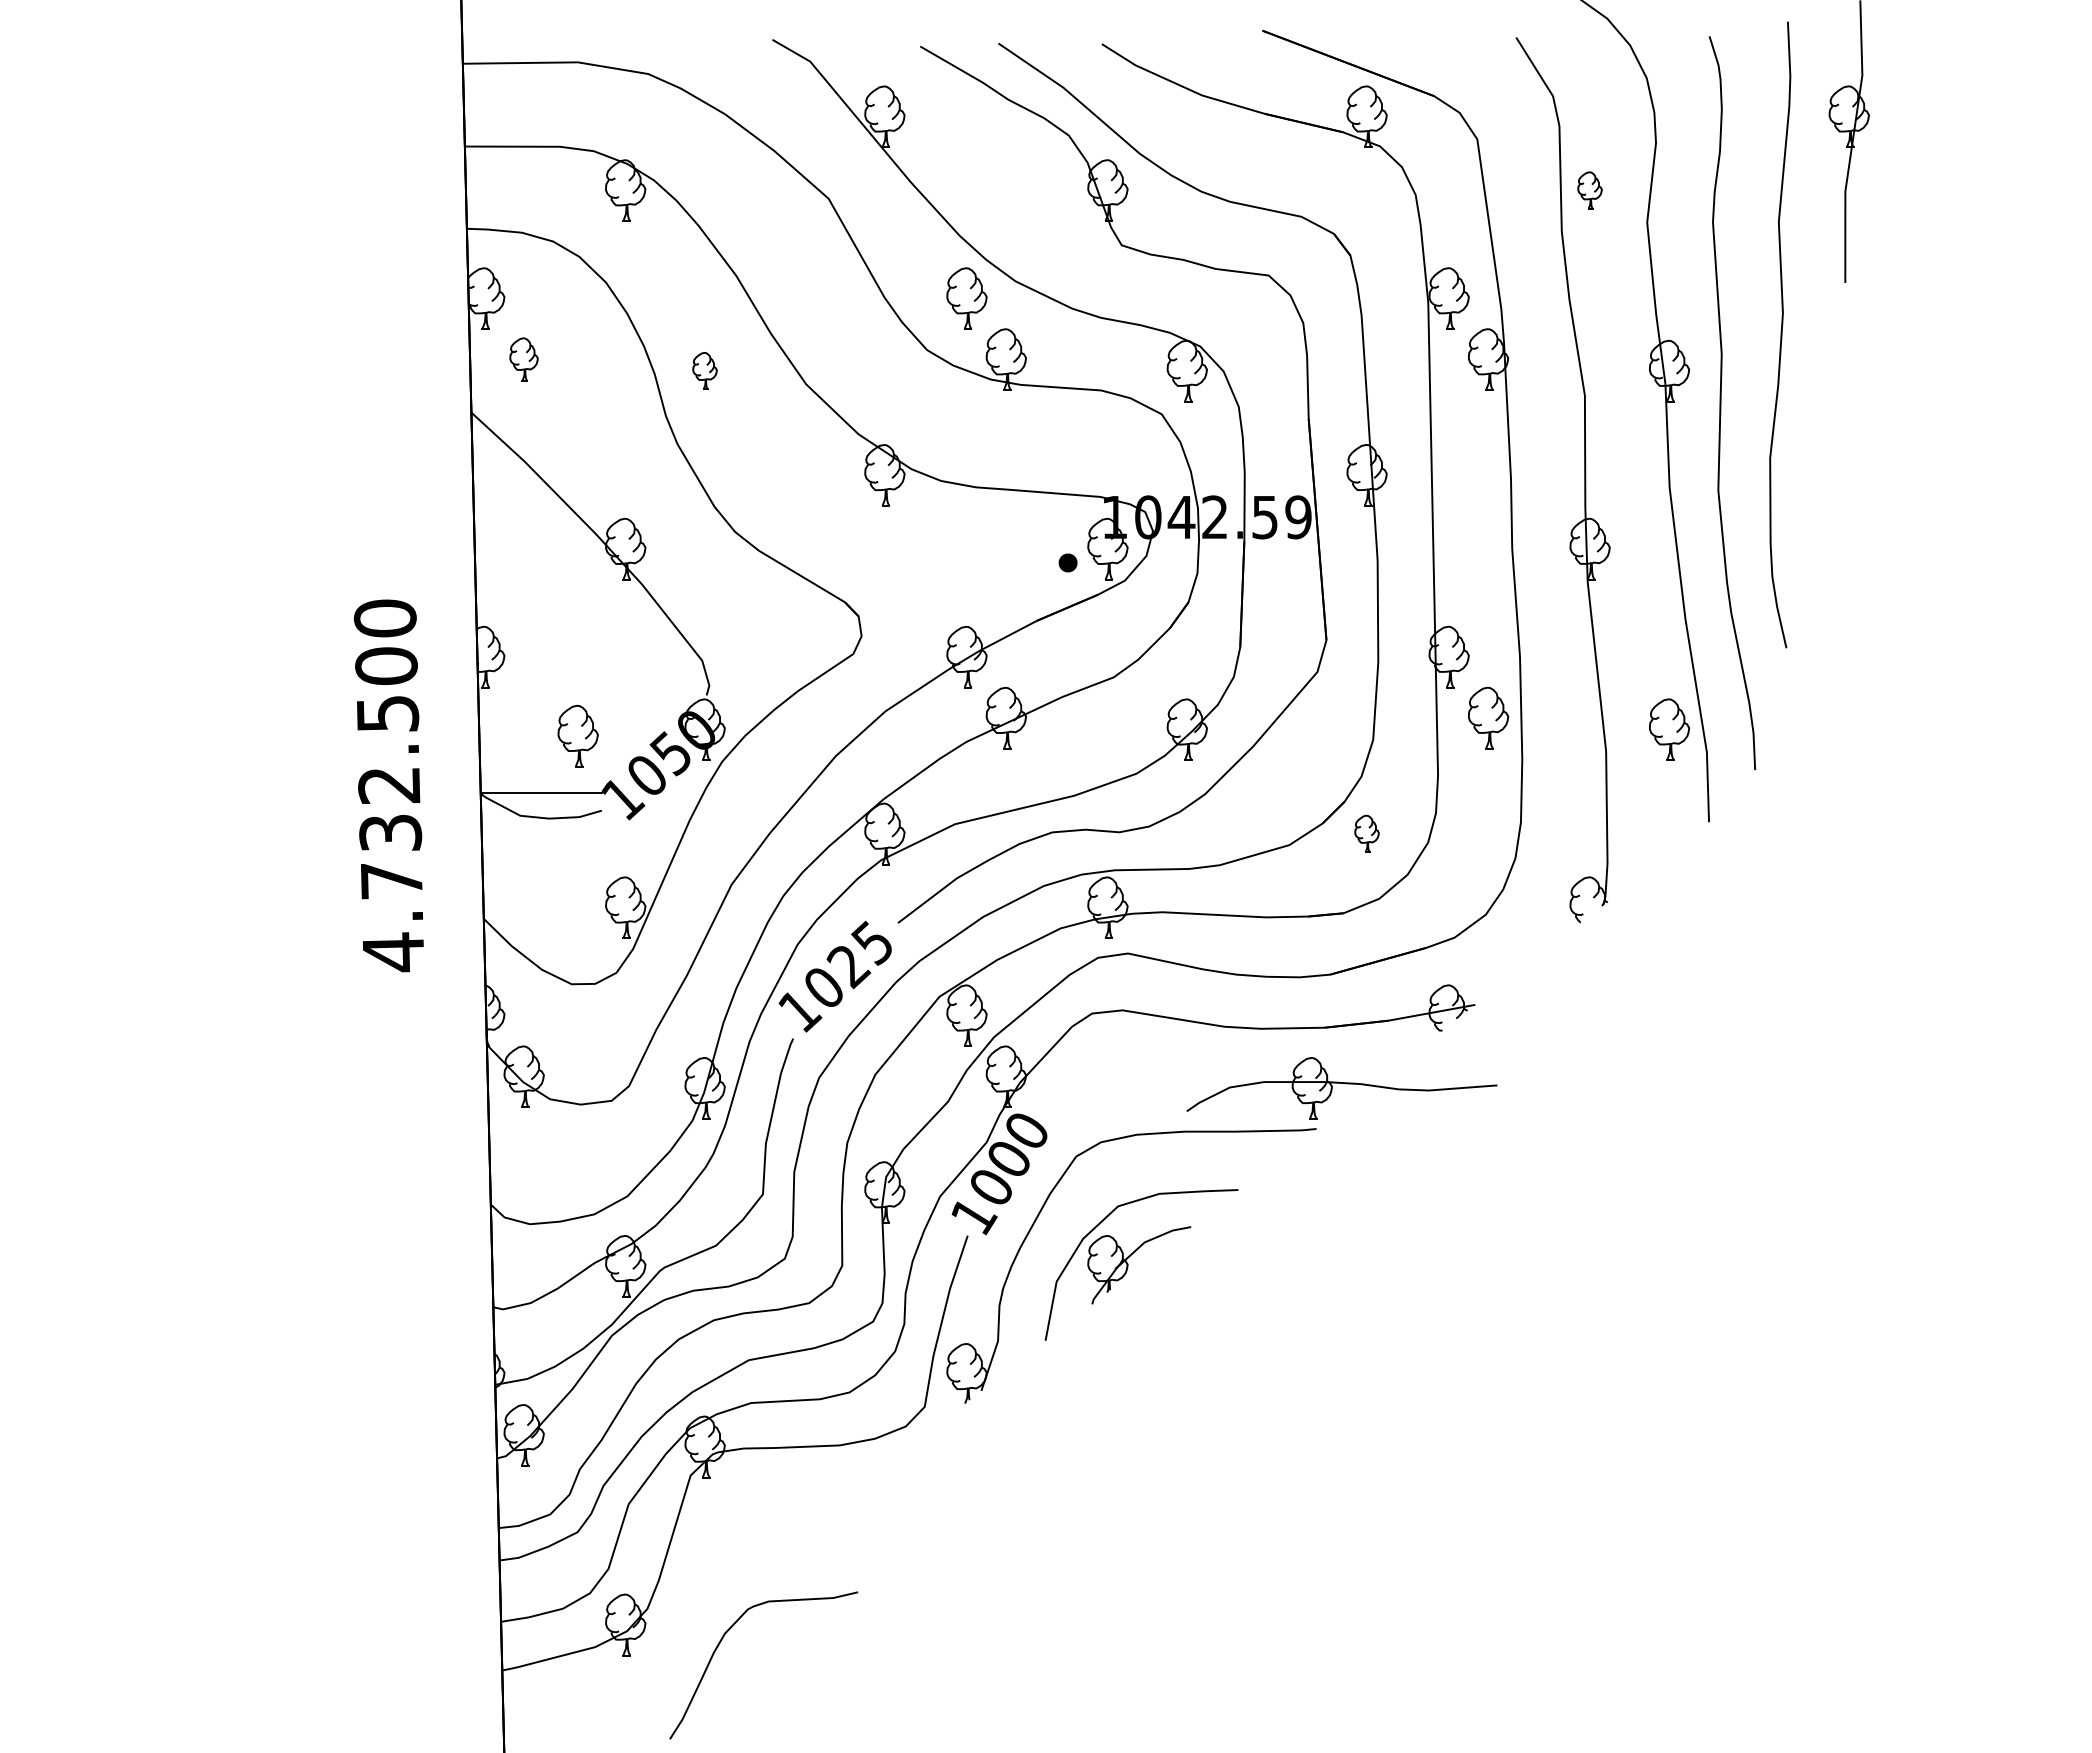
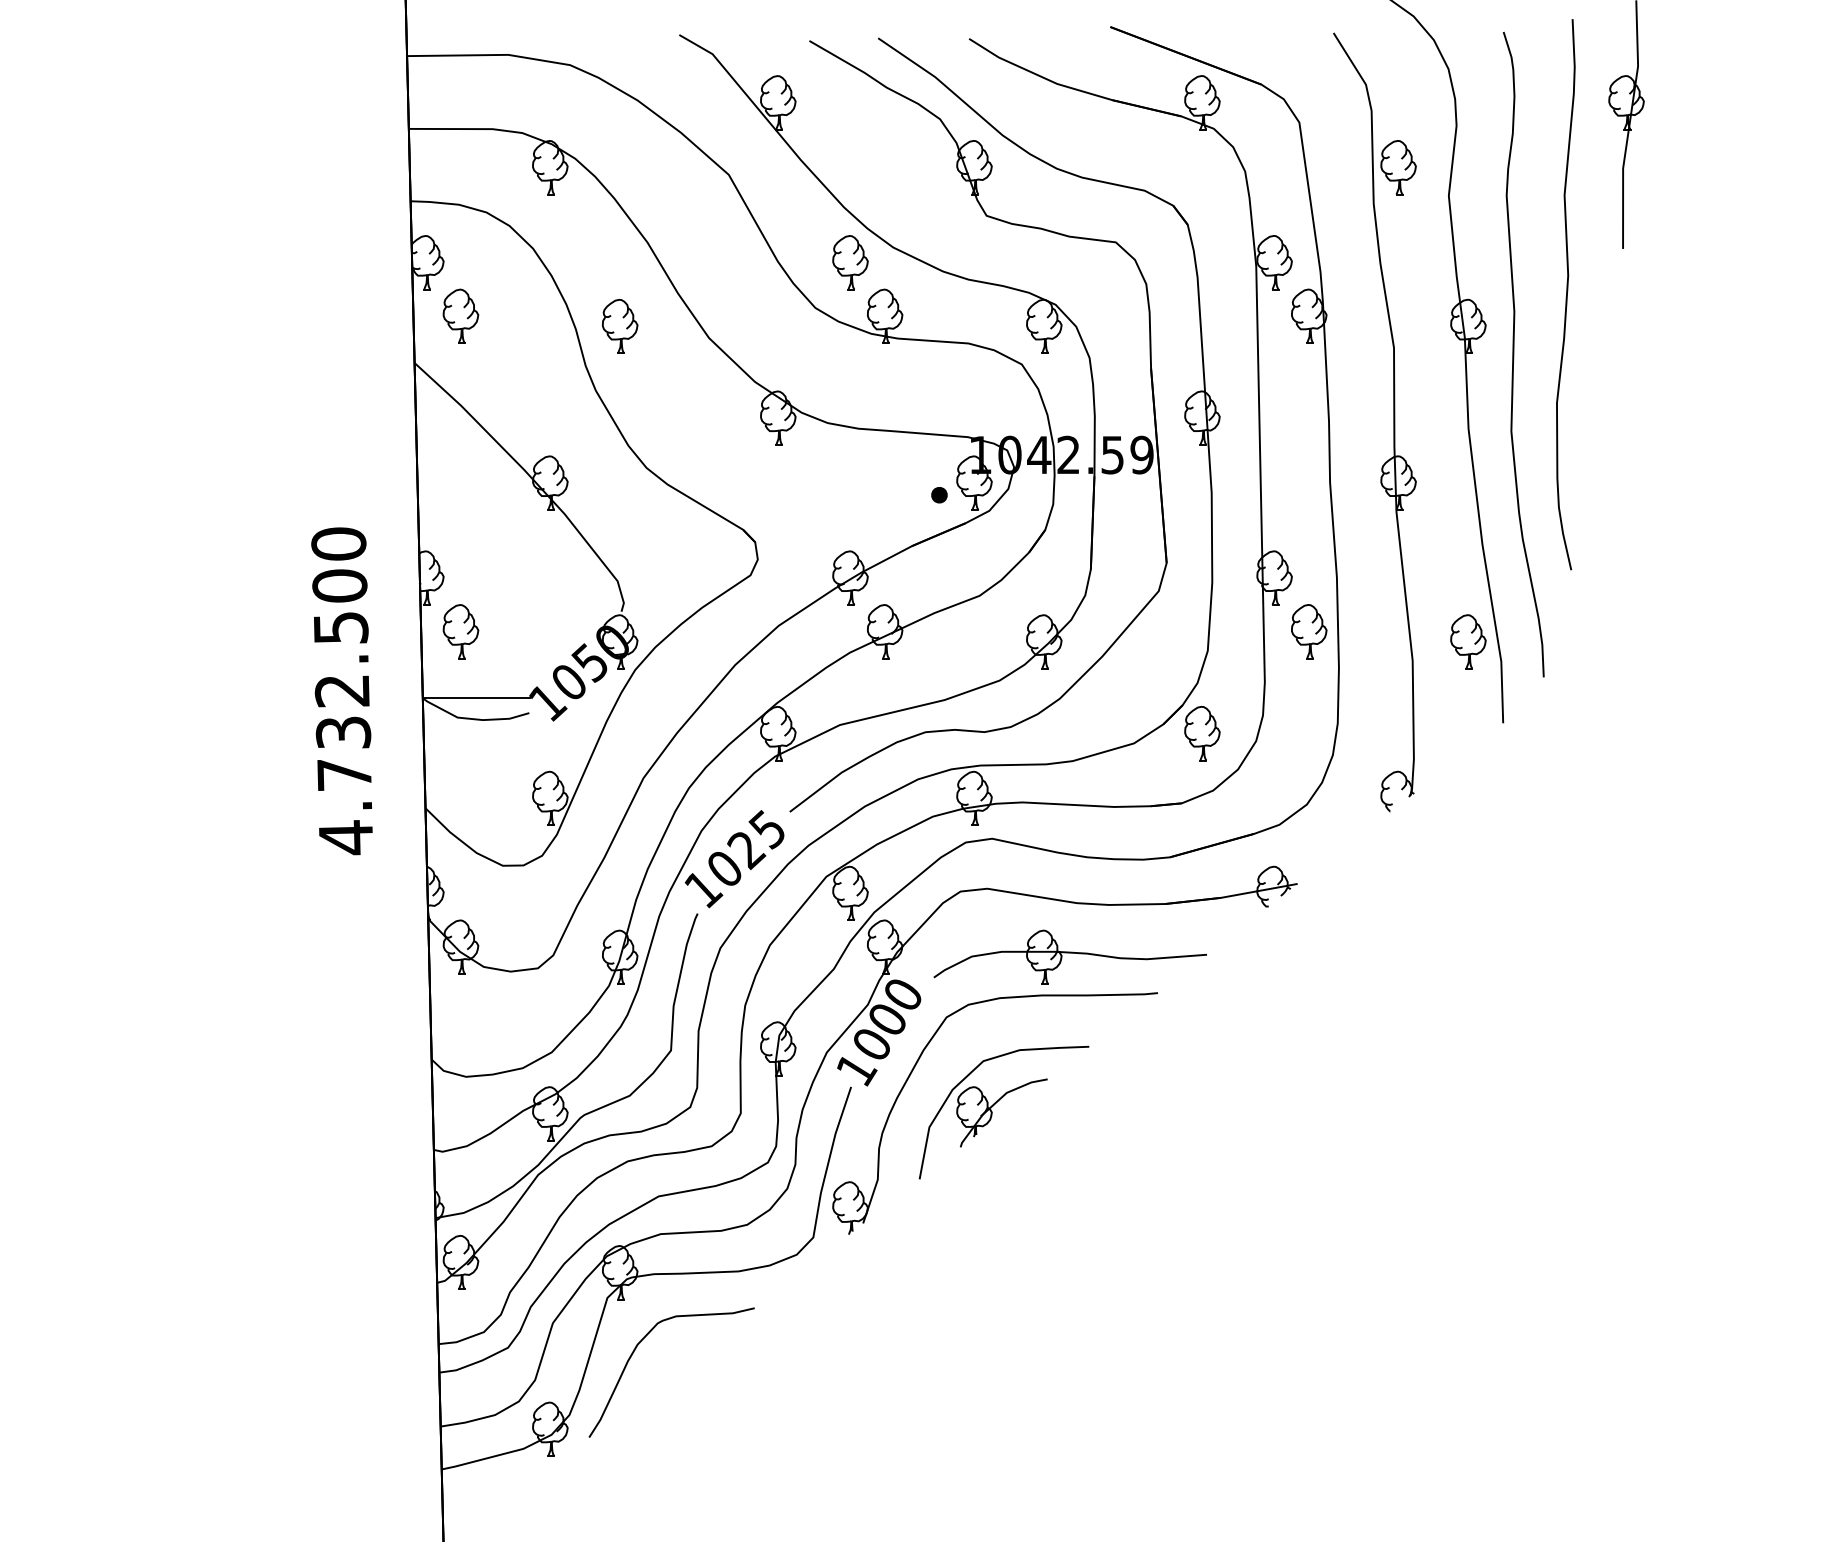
part: (1589, 190) -> (1398, 167), size x1.67
part: (523, 359) -> (460, 316), size x1.43
part: (704, 370) -> (619, 325), size x1.67
part: (577, 735) -> (460, 631), moved
part: (1366, 833) -> (1201, 733), size x1.67
part: (1341, 1088) -> (1069, 957), moved
curve: (722, 1640) -> (635, 1350), moved

